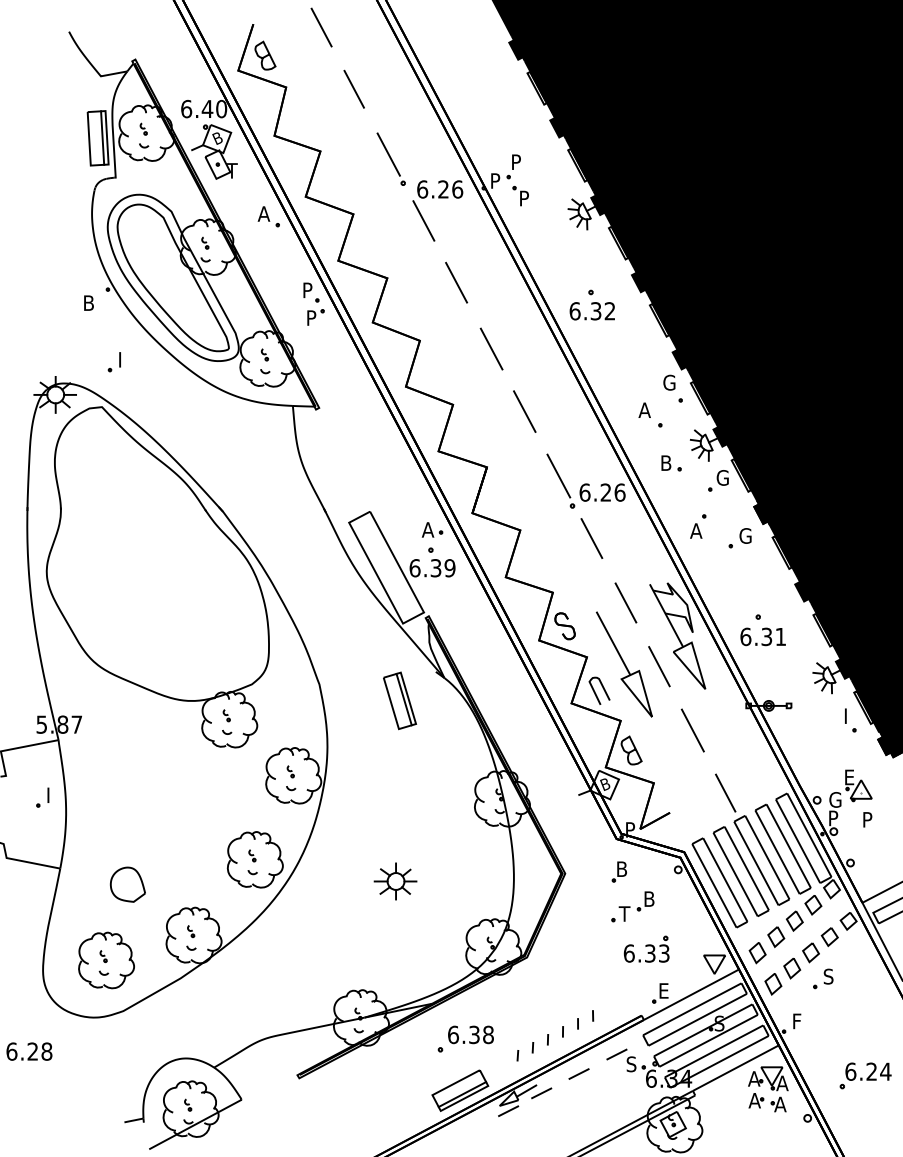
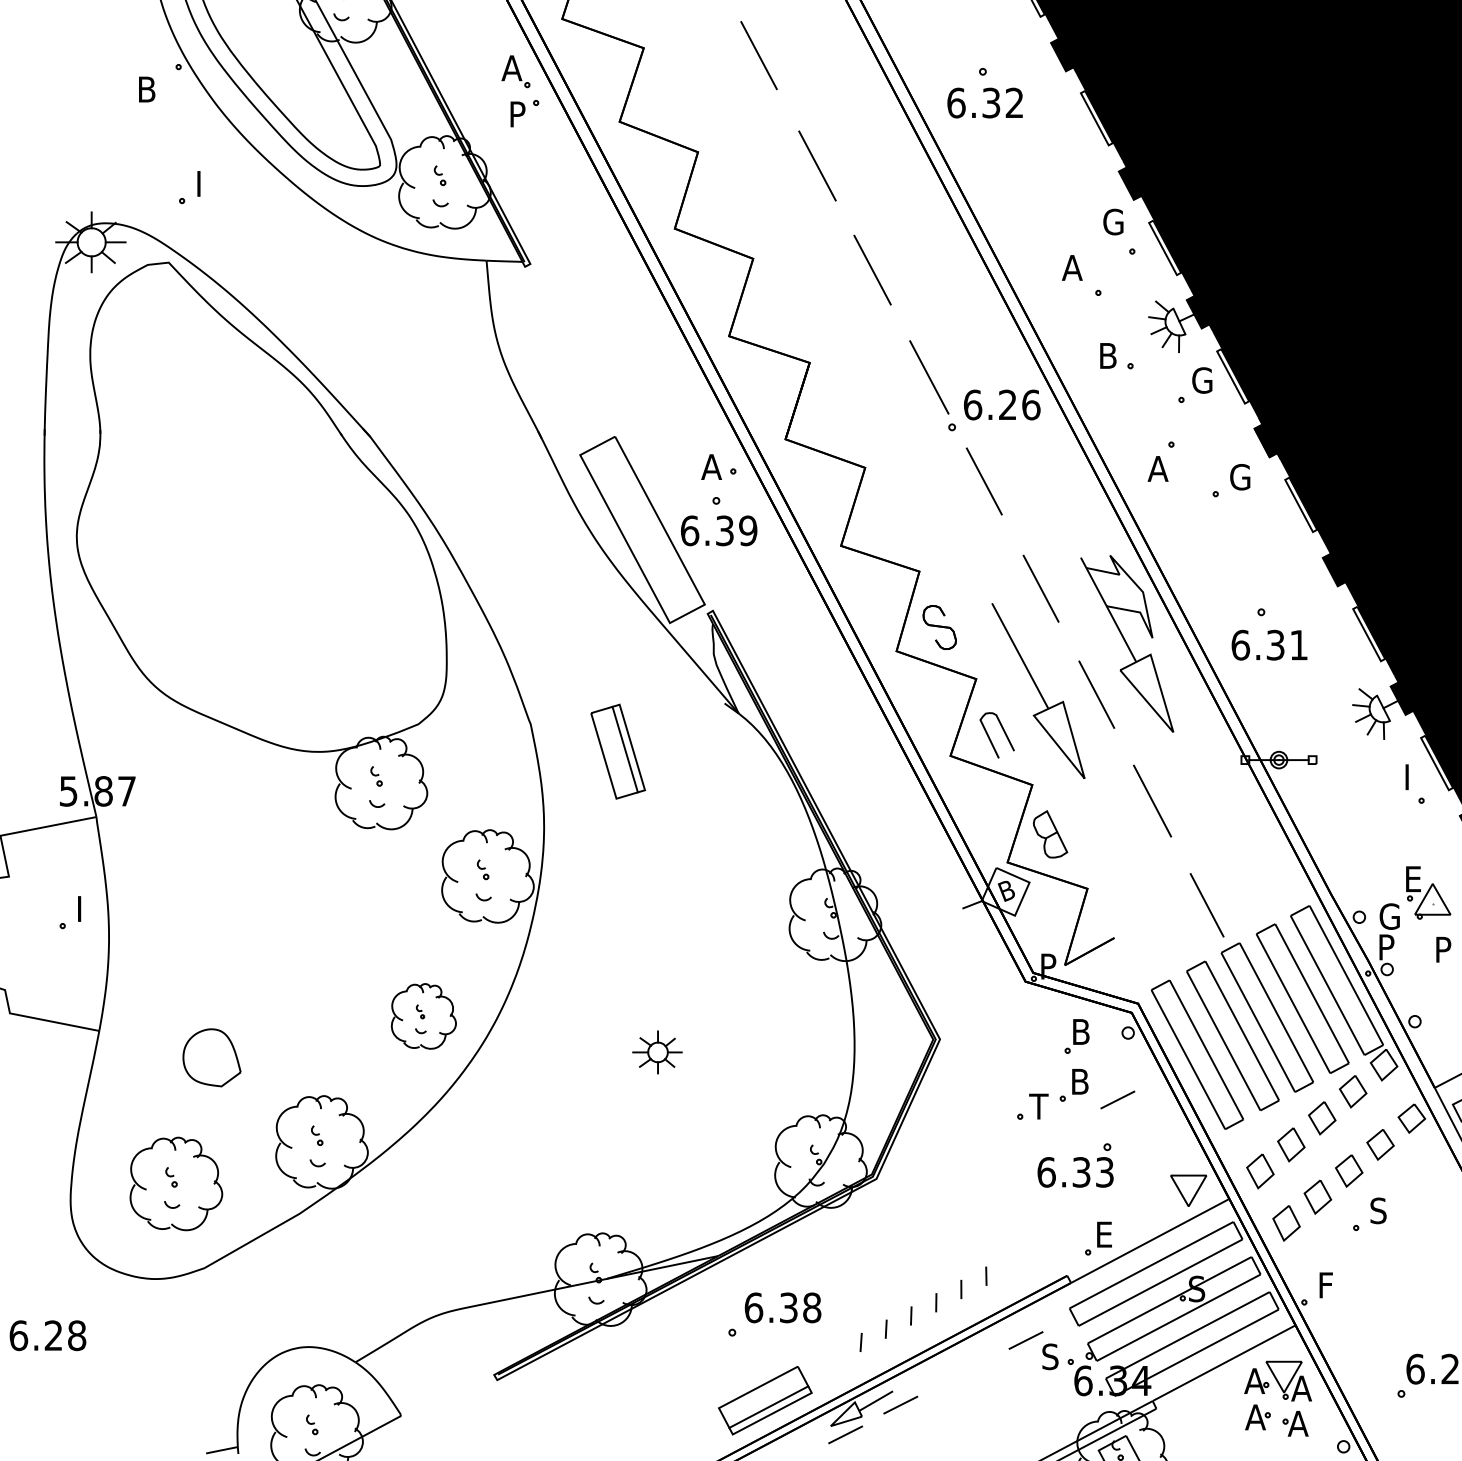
text: (308, 290) -> (512, 68), P -> A
part: (400, 700) -> (619, 751), moved
part: (254, 859) -> (422, 1015), size x0.7
part: (618, 871) -> (1075, 1035), moved
part: (395, 881) -> (657, 1052), size x0.7
line: (578, 1073) -> (1116, 1099), moved

